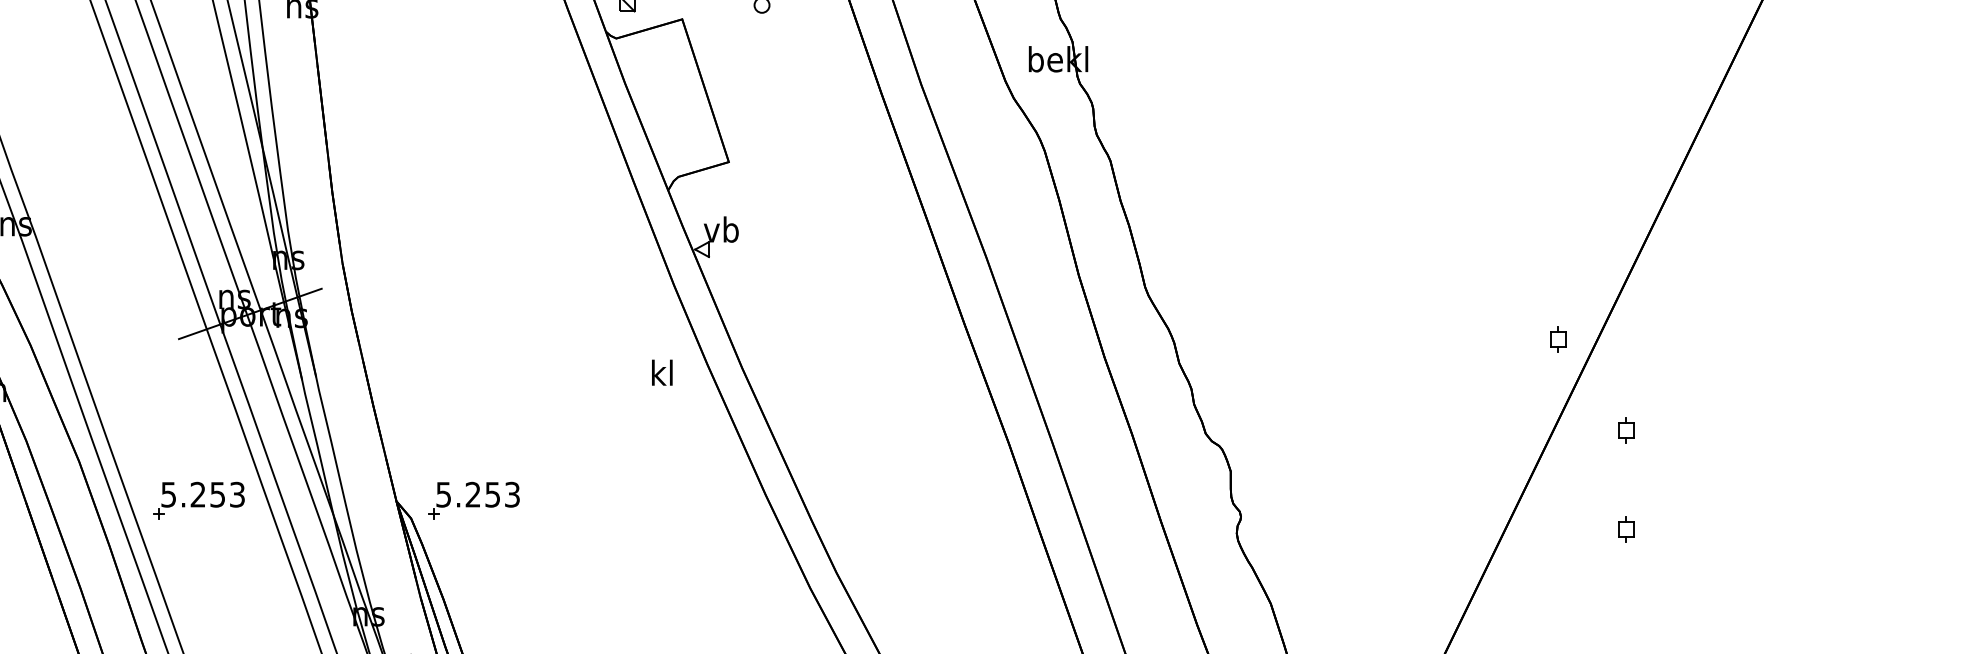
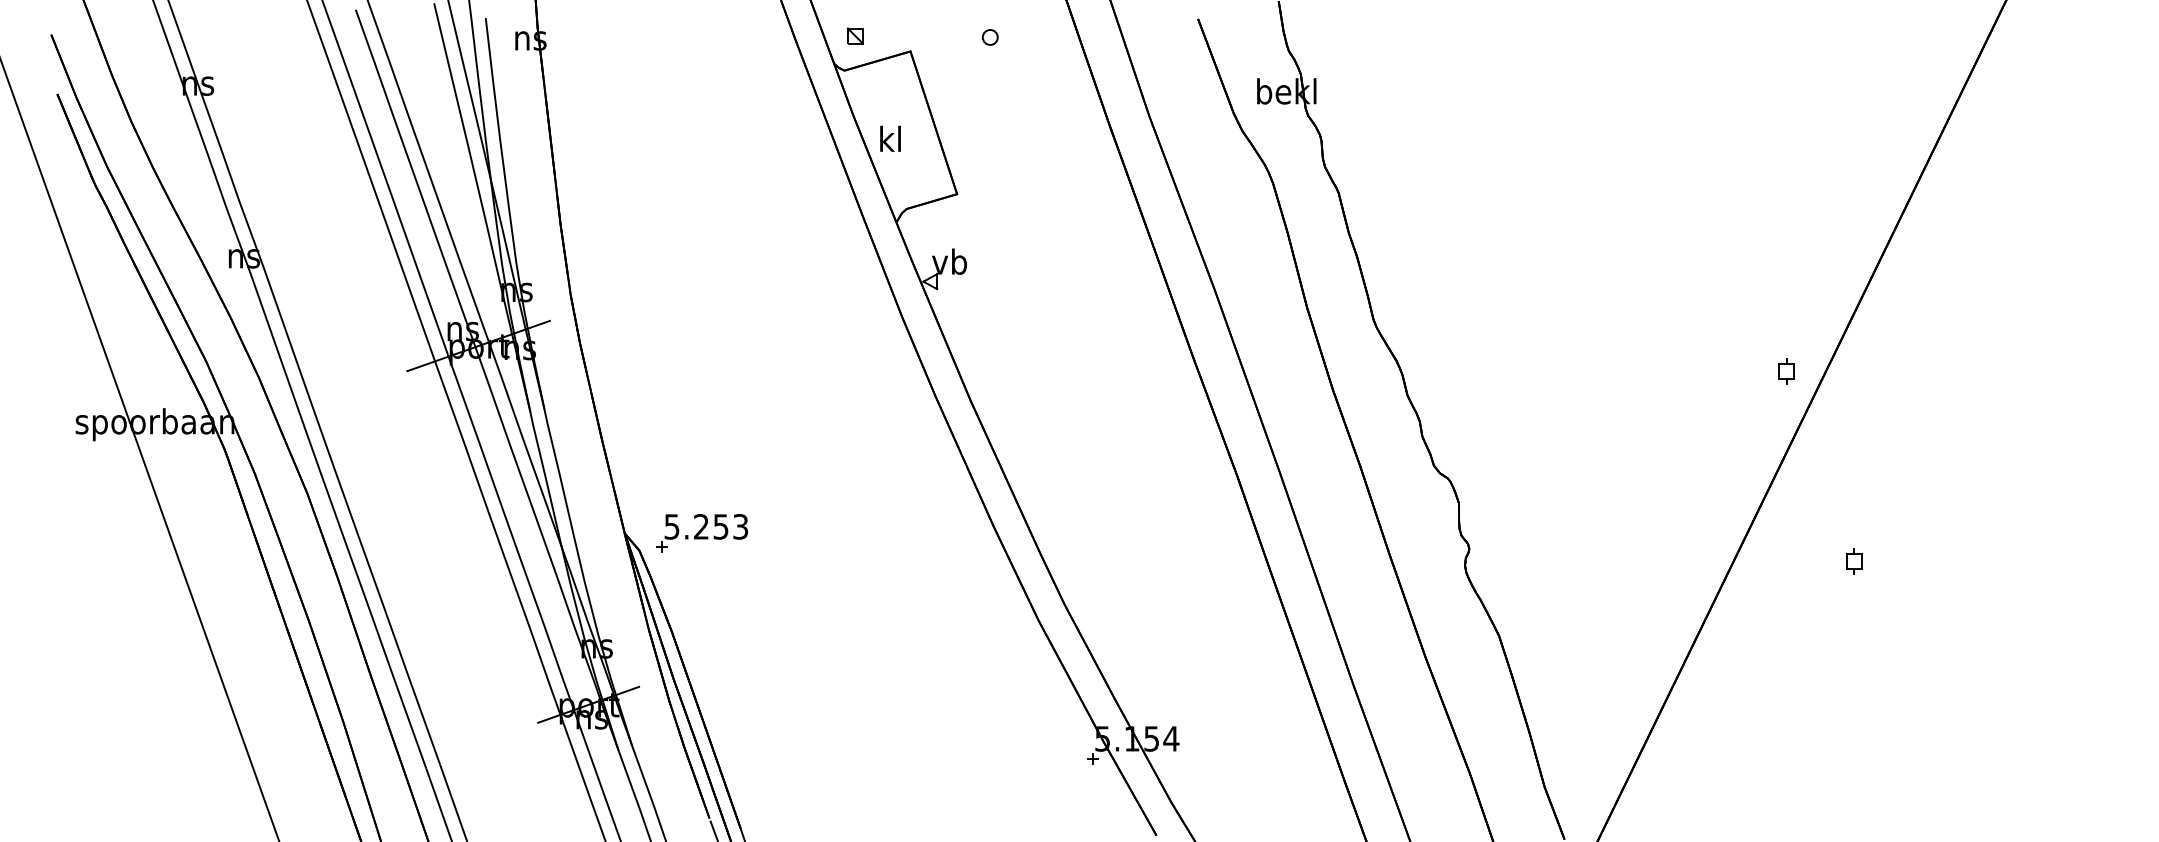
text: (662, 372) -> (890, 138), moved
part: (1626, 430) -> (1854, 462), removed
part: (198, 501) -> (426, 533), removed

